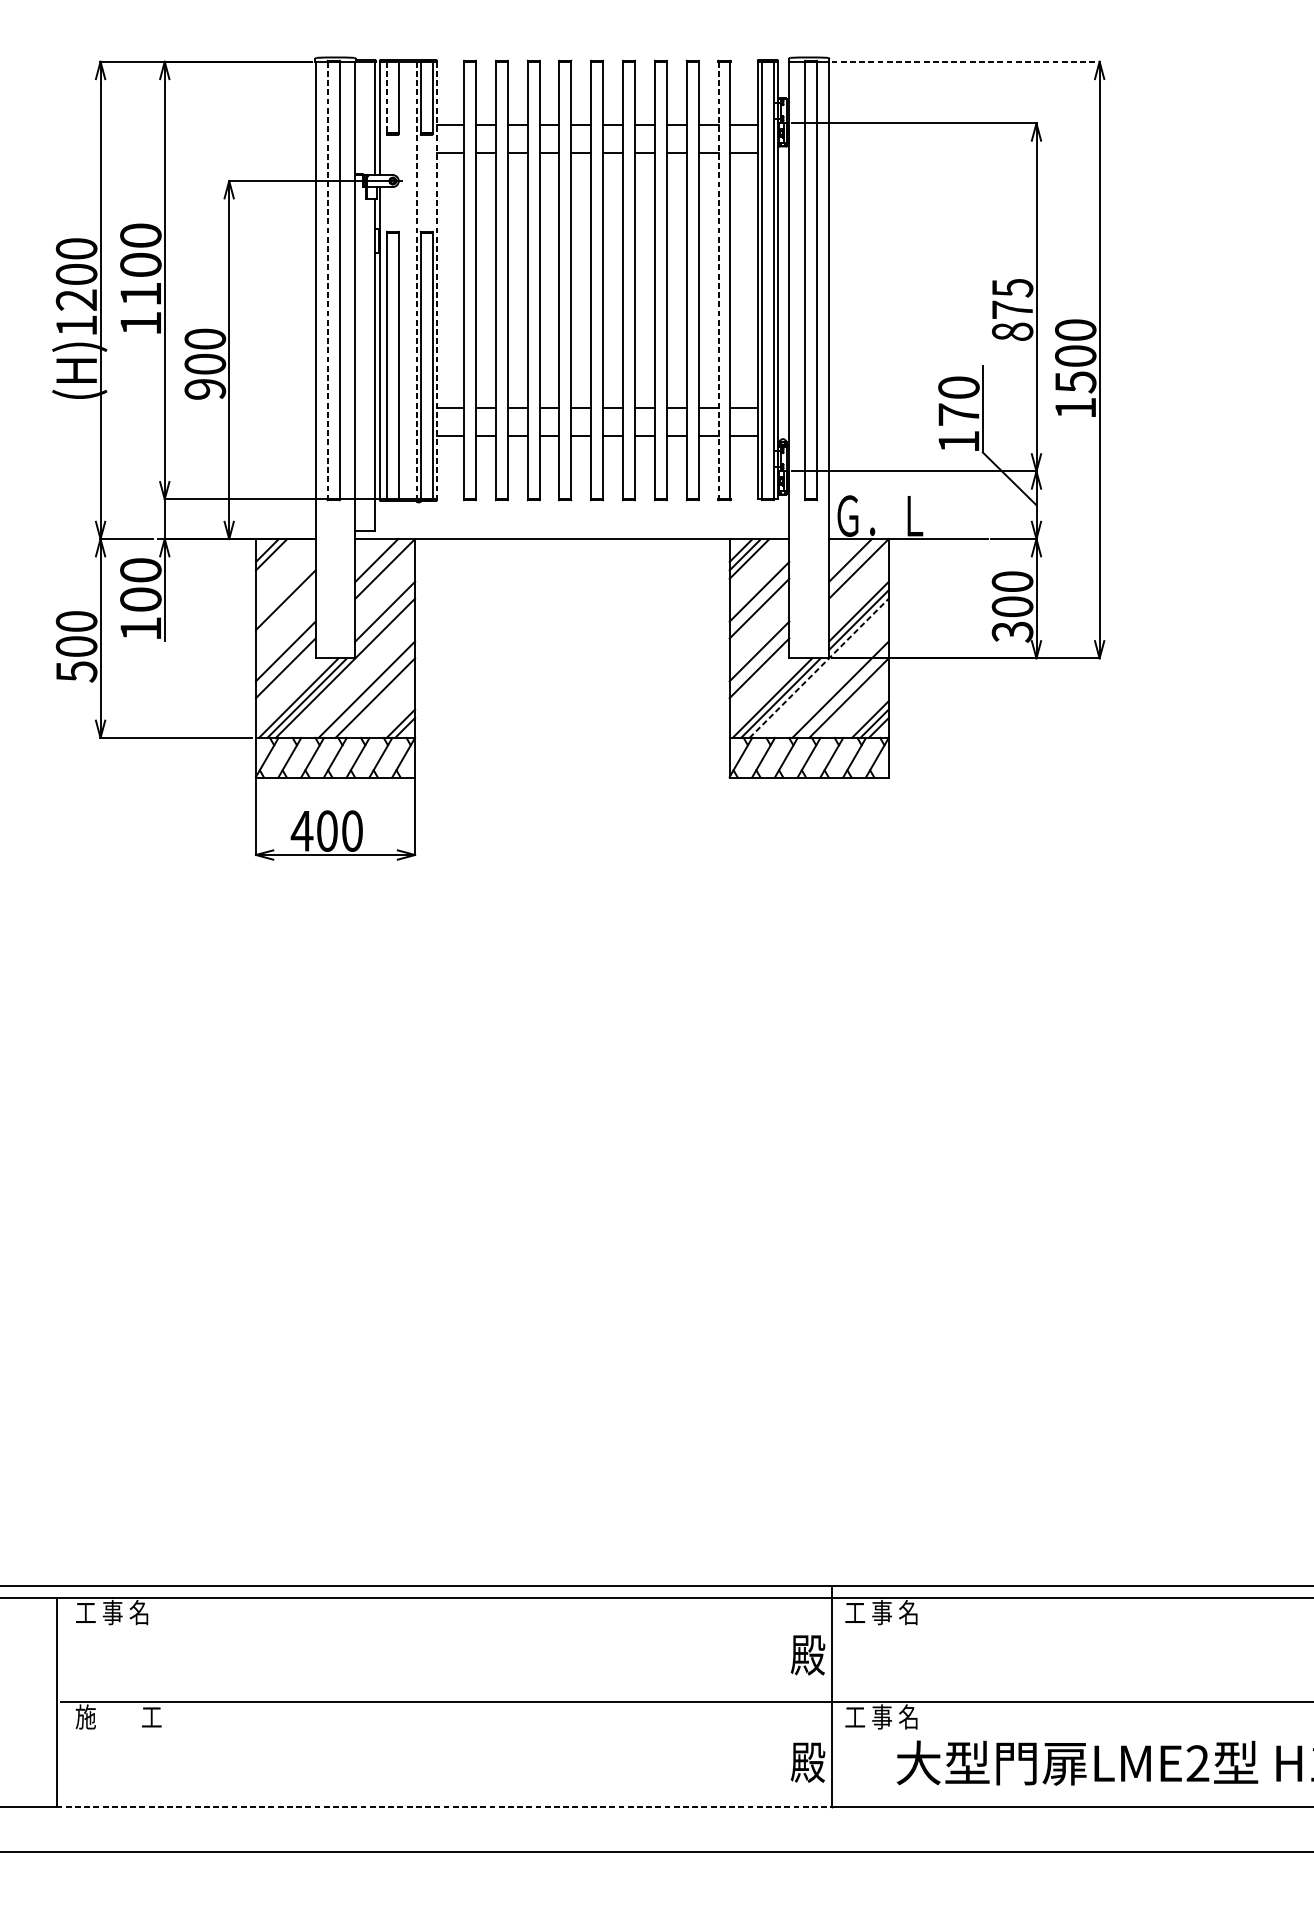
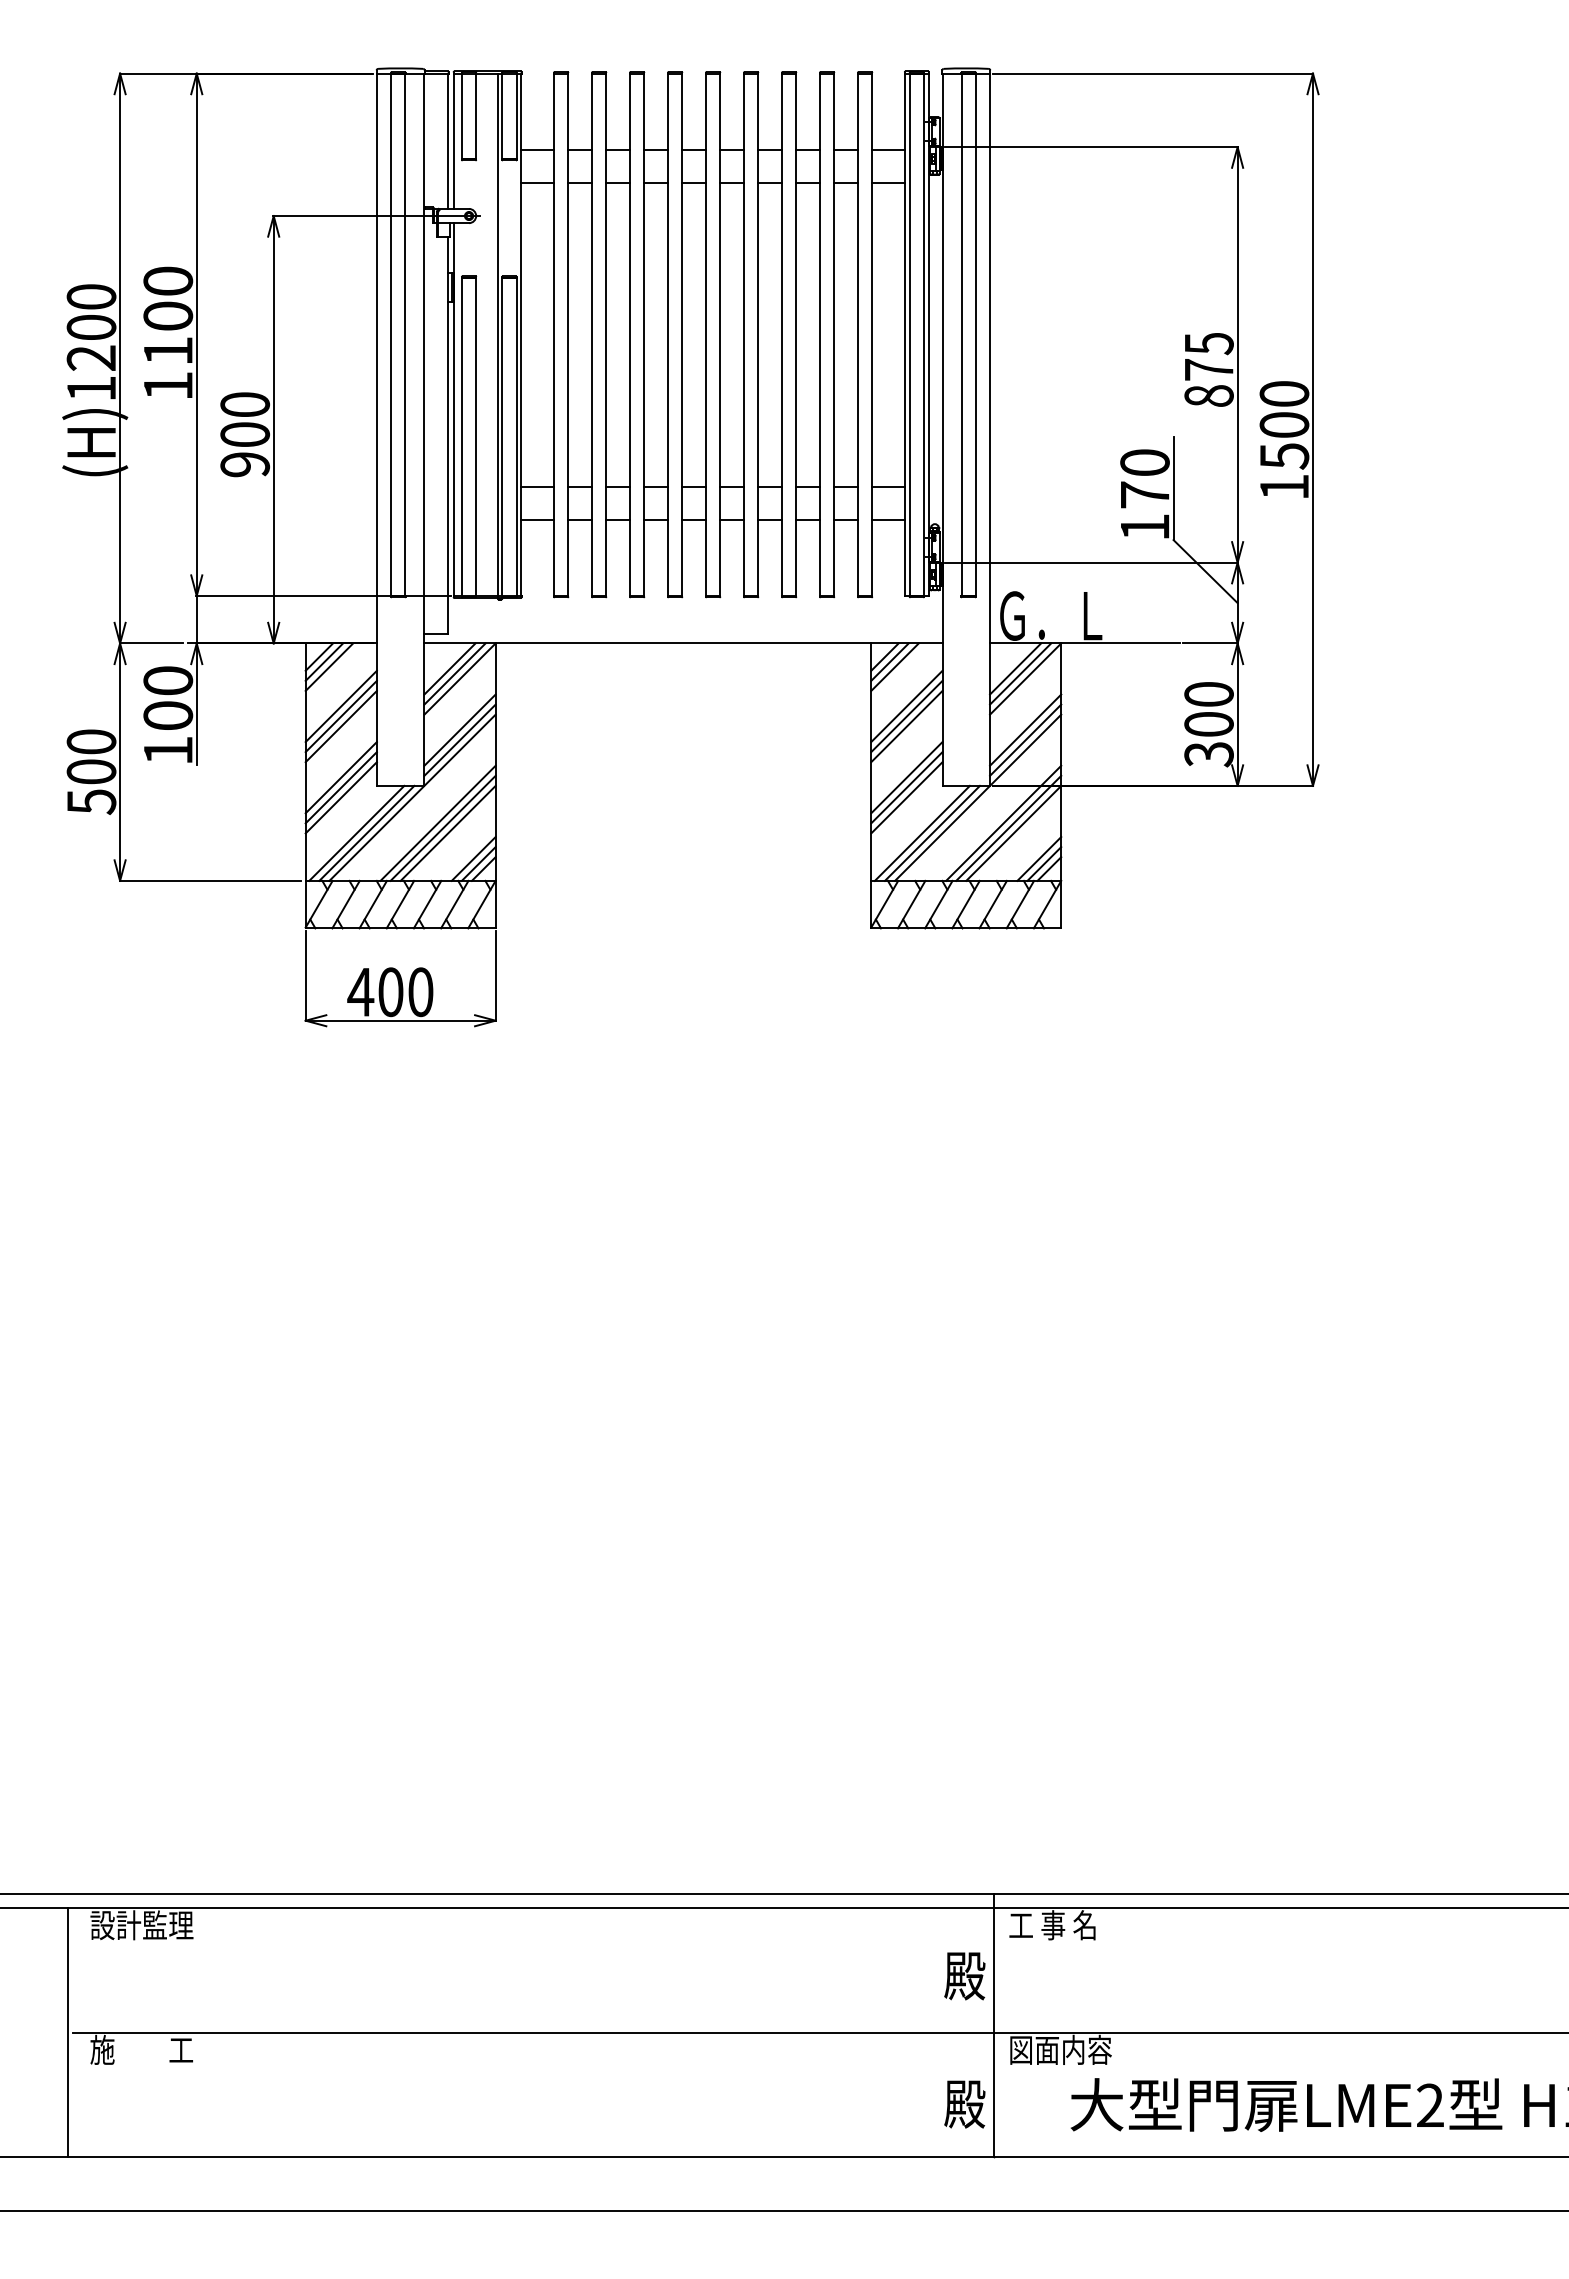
line: (966, 61) -> (1153, 73), dashed -> solid
line: (386, 97) -> (461, 116), dashed -> solid
line: (327, 281) -> (391, 335), dashed -> solid
line: (416, 281) -> (497, 335), dashed -> solid
line: (436, 281) -> (521, 335), dashed -> solid
line: (718, 281) -> (858, 335), dashed -> solid
line: (275, 558) -> (329, 666), added
line: (380, 564) -> (454, 673), added
line: (854, 564) -> (1020, 673), added
line: (285, 591) -> (340, 706), added
line: (759, 600) -> (906, 716), added
line: (285, 608) -> (340, 726), added
line: (384, 619) -> (459, 739), added
line: (285, 659) -> (340, 787), added
line: (759, 659) -> (906, 787), added
line: (819, 668) -> (978, 797), dashed -> solid
line: (370, 693) -> (442, 827), added
line: (844, 693) -> (1008, 827), added
line: (396, 719) -> (473, 858), added
text: (118, 1612) -> (141, 1925), 工 事 名 -> 設計監理
text: (888, 1716) -> (1060, 2049), 工 事 名 -> 図面内容
line: (445, 1807) -> (531, 2157), dashed -> solid

